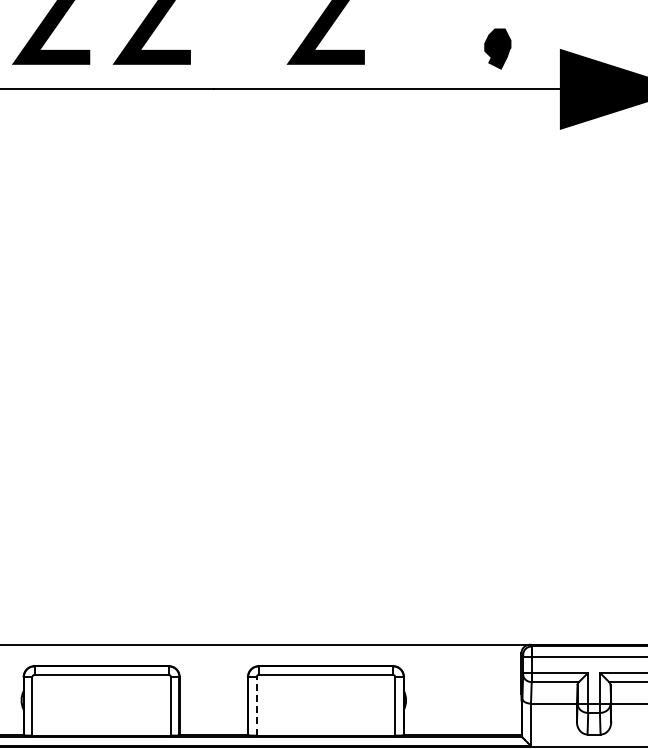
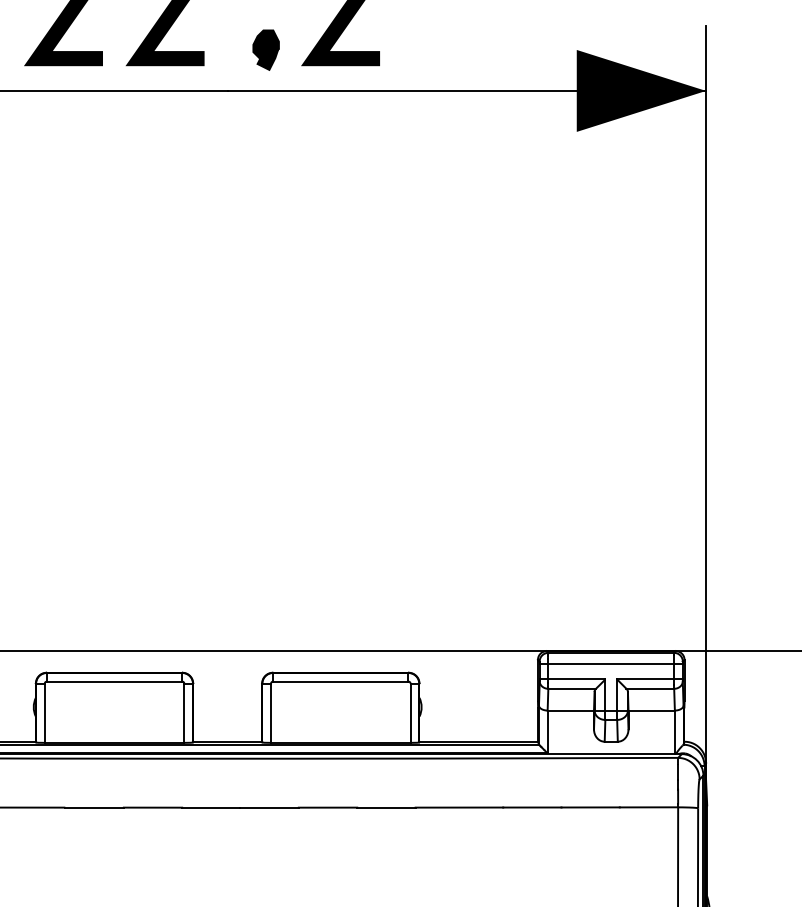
part: (497, 48) -> (265, 49), moved
line: (257, 706) -> (271, 713), dashed -> solid

